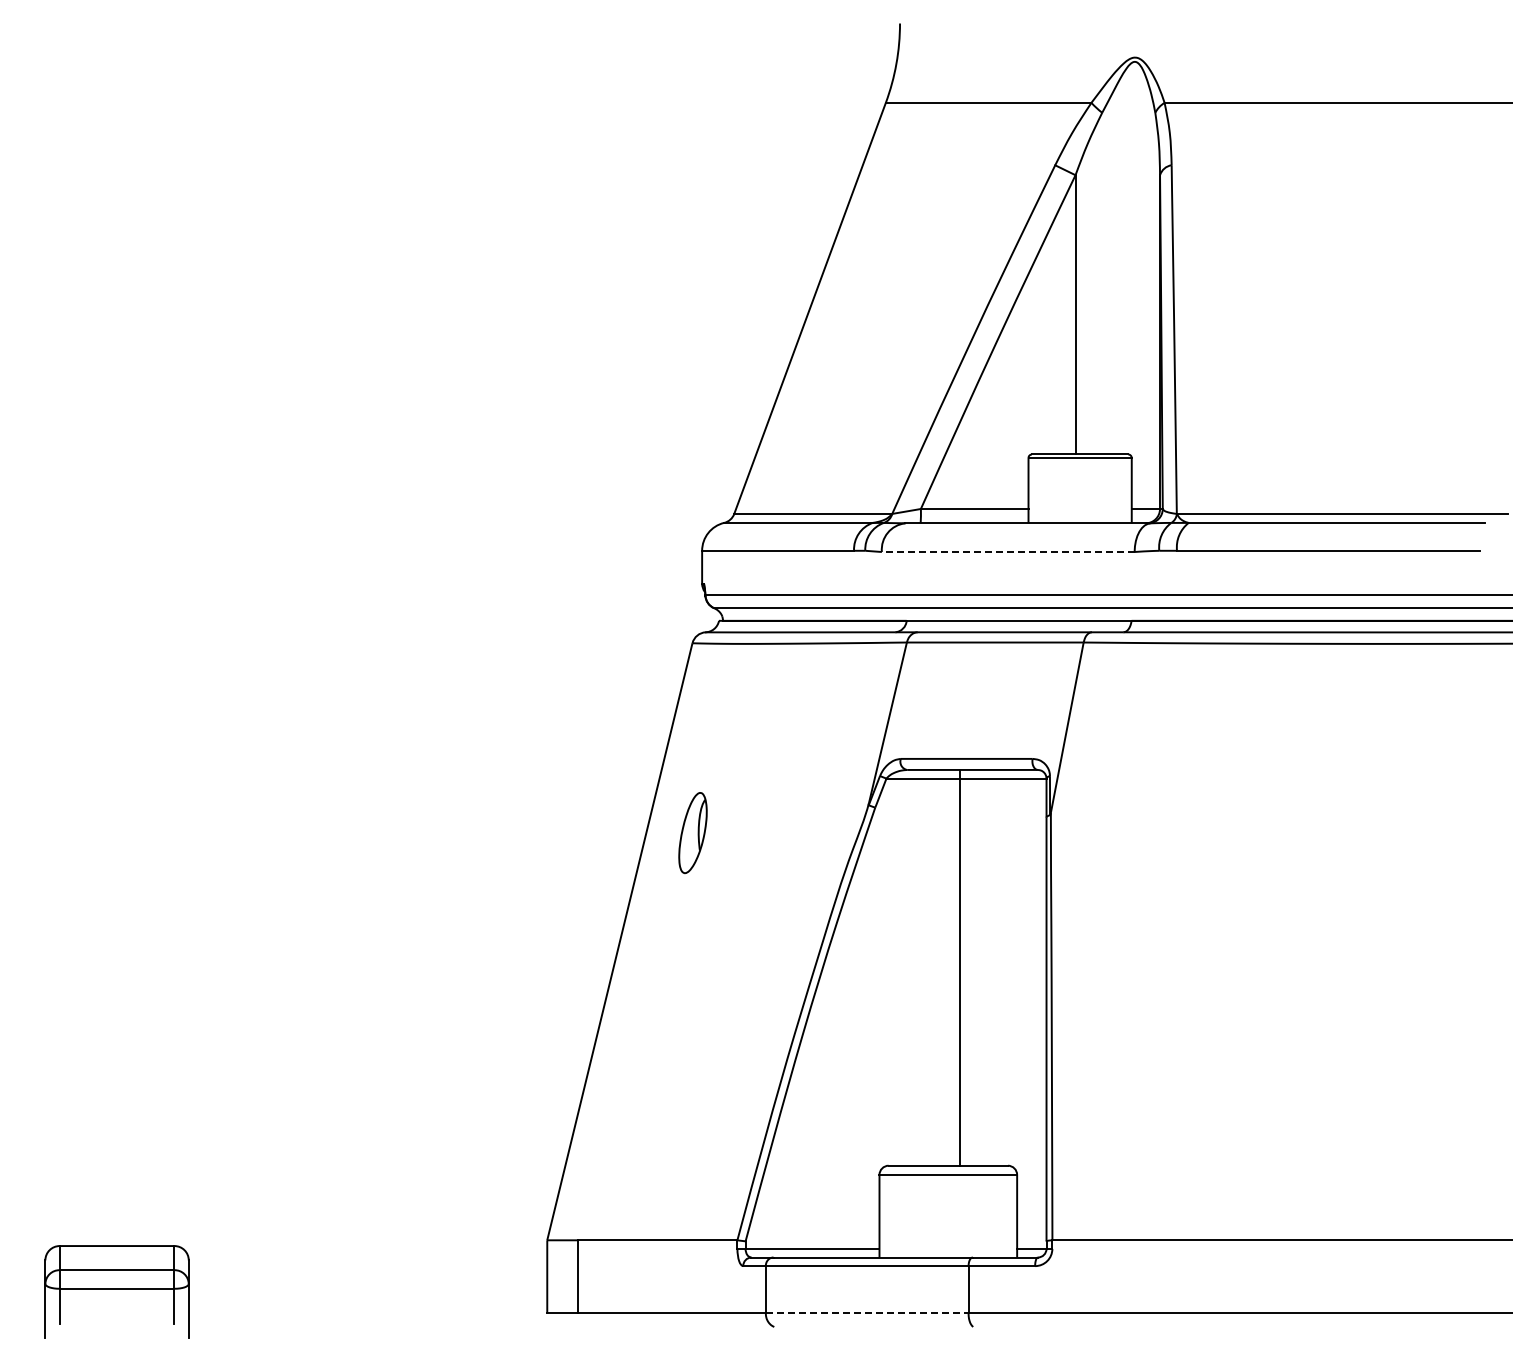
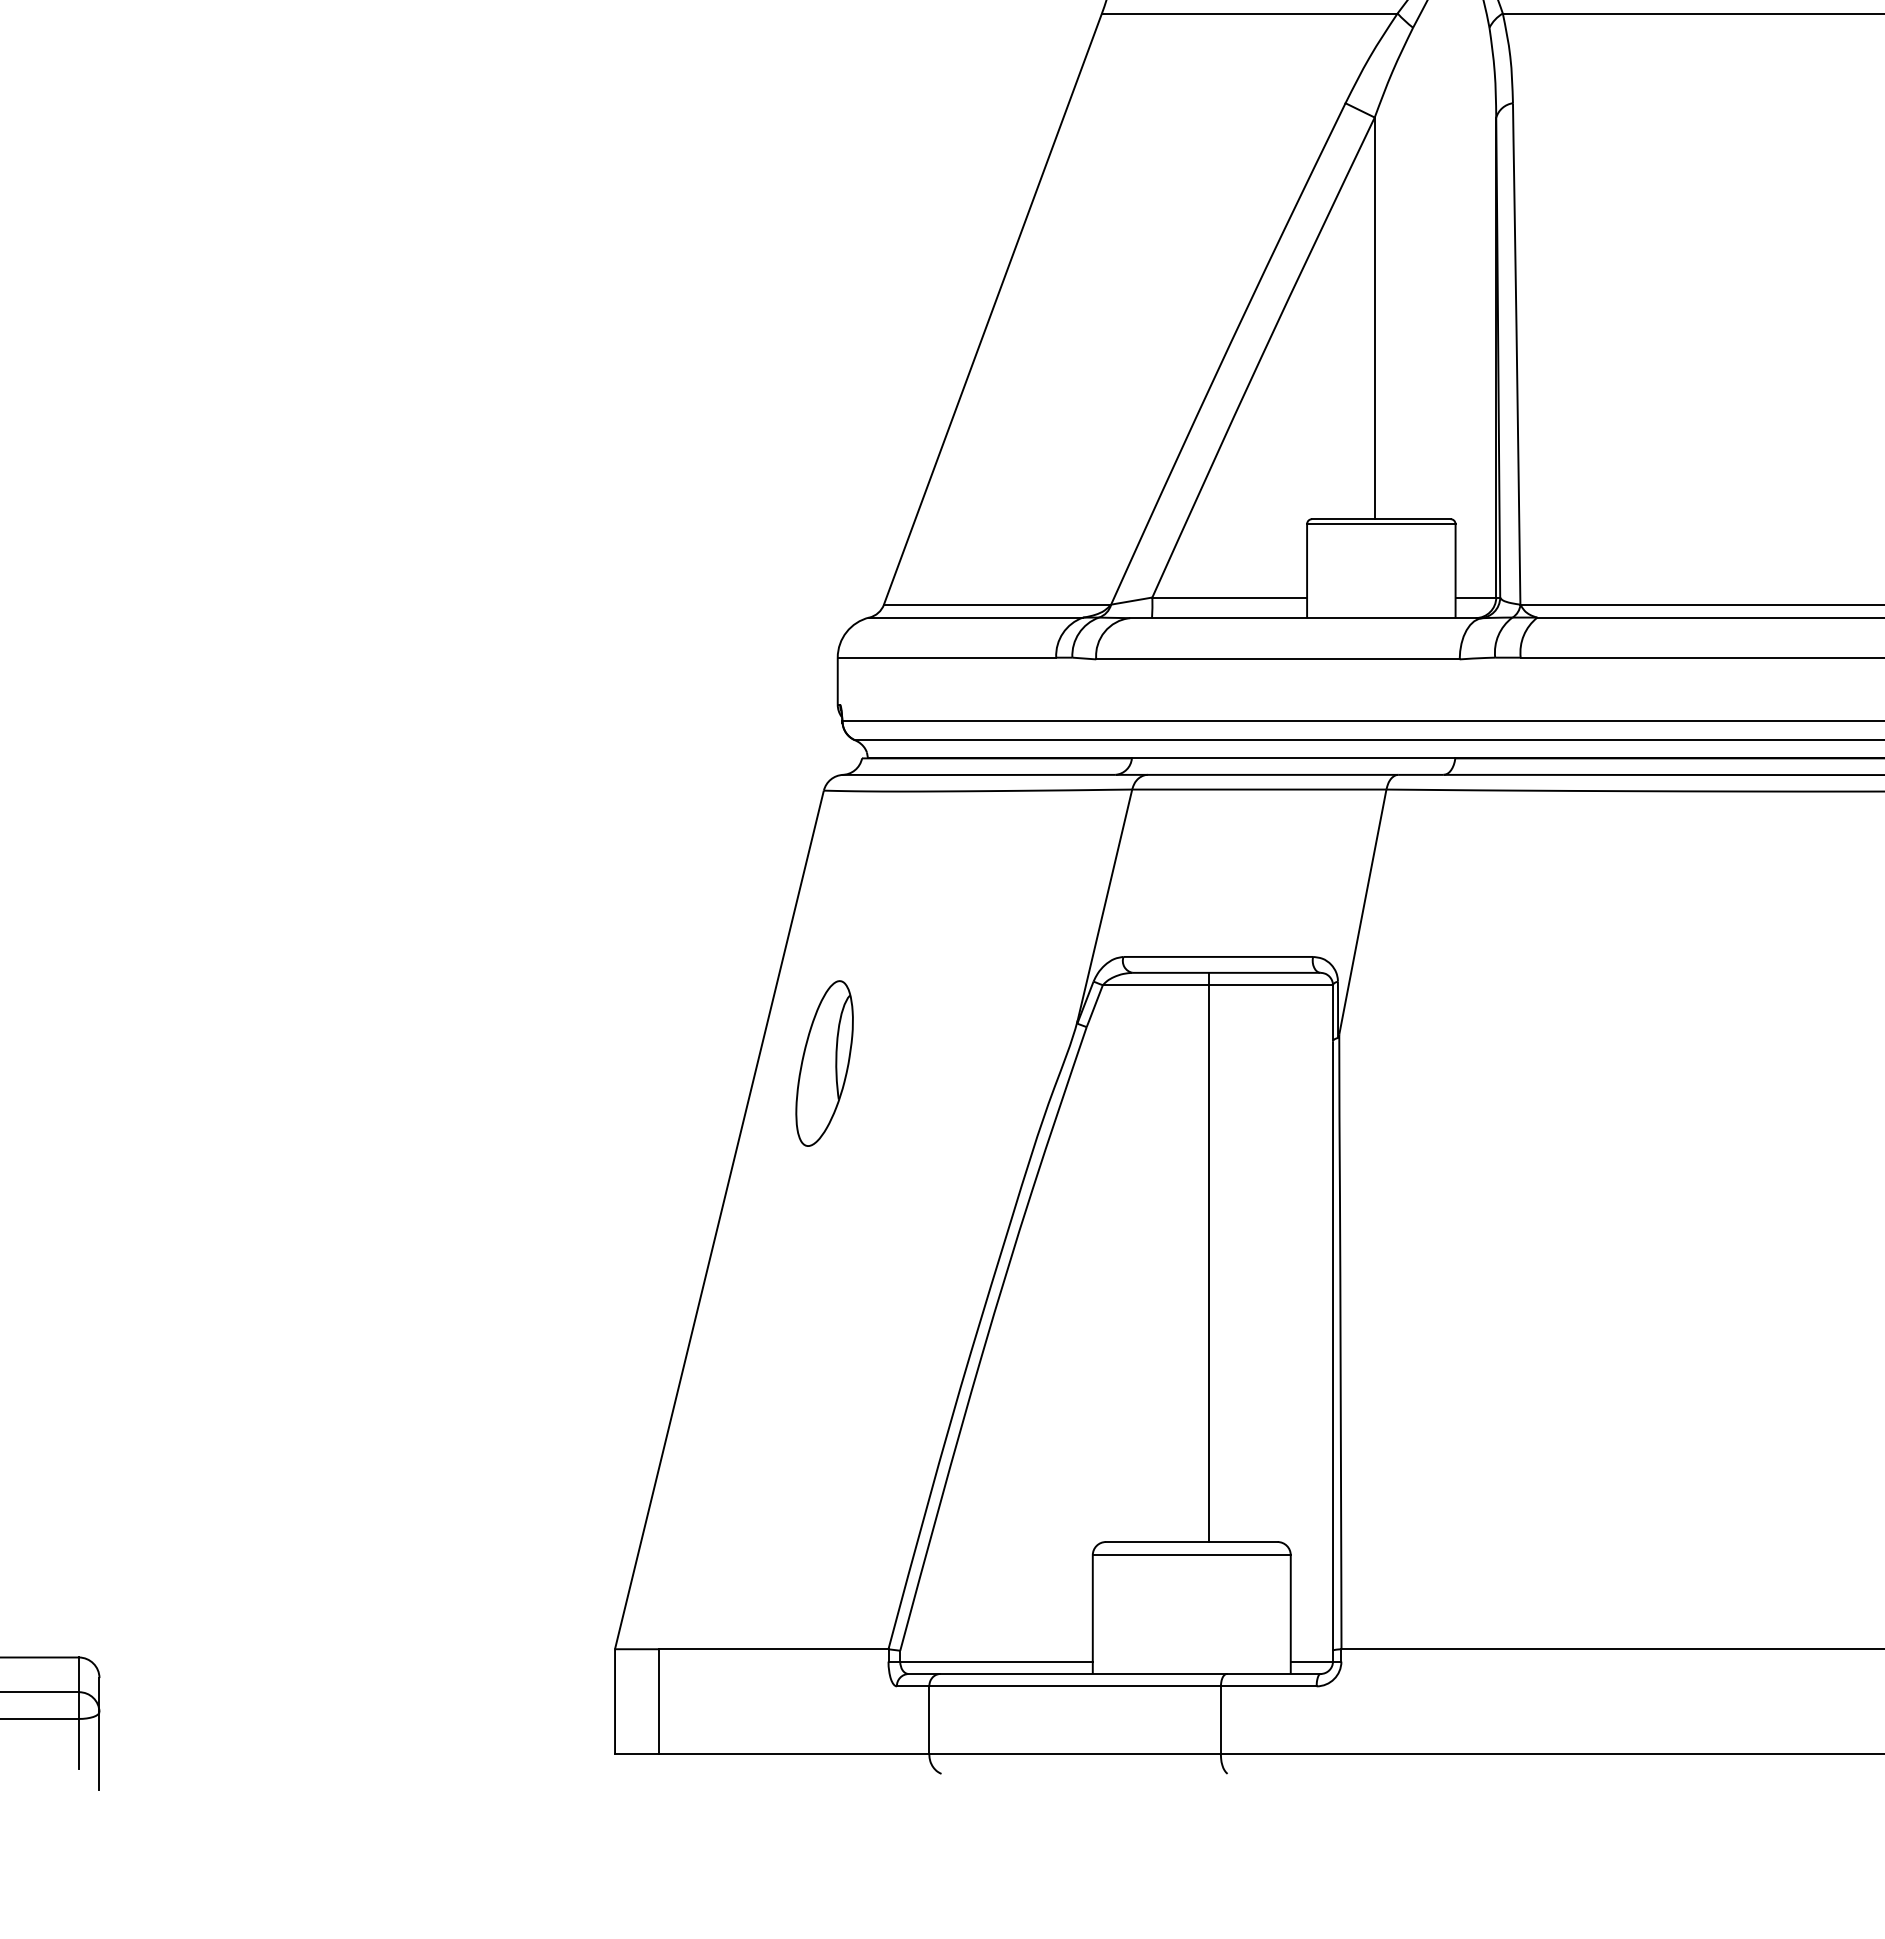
line: (1007, 552) -> (1276, 660), dashed -> solid
part: (692, 832) -> (823, 1062), size x1.43
line: (867, 1313) -> (1075, 1754), dashed -> solid

